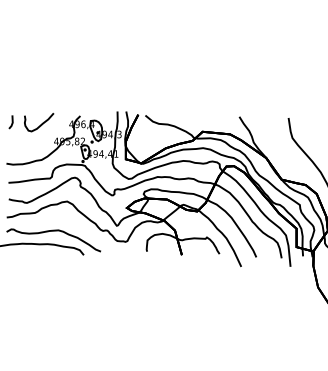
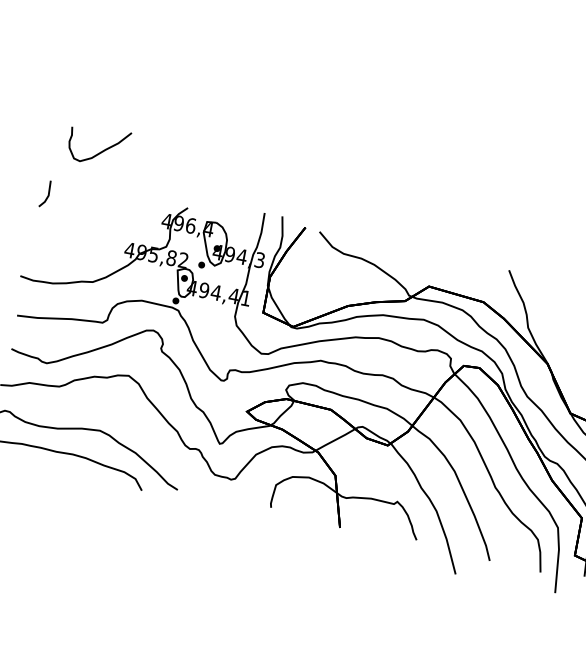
curve: (41, 123) -> (103, 148), moved

